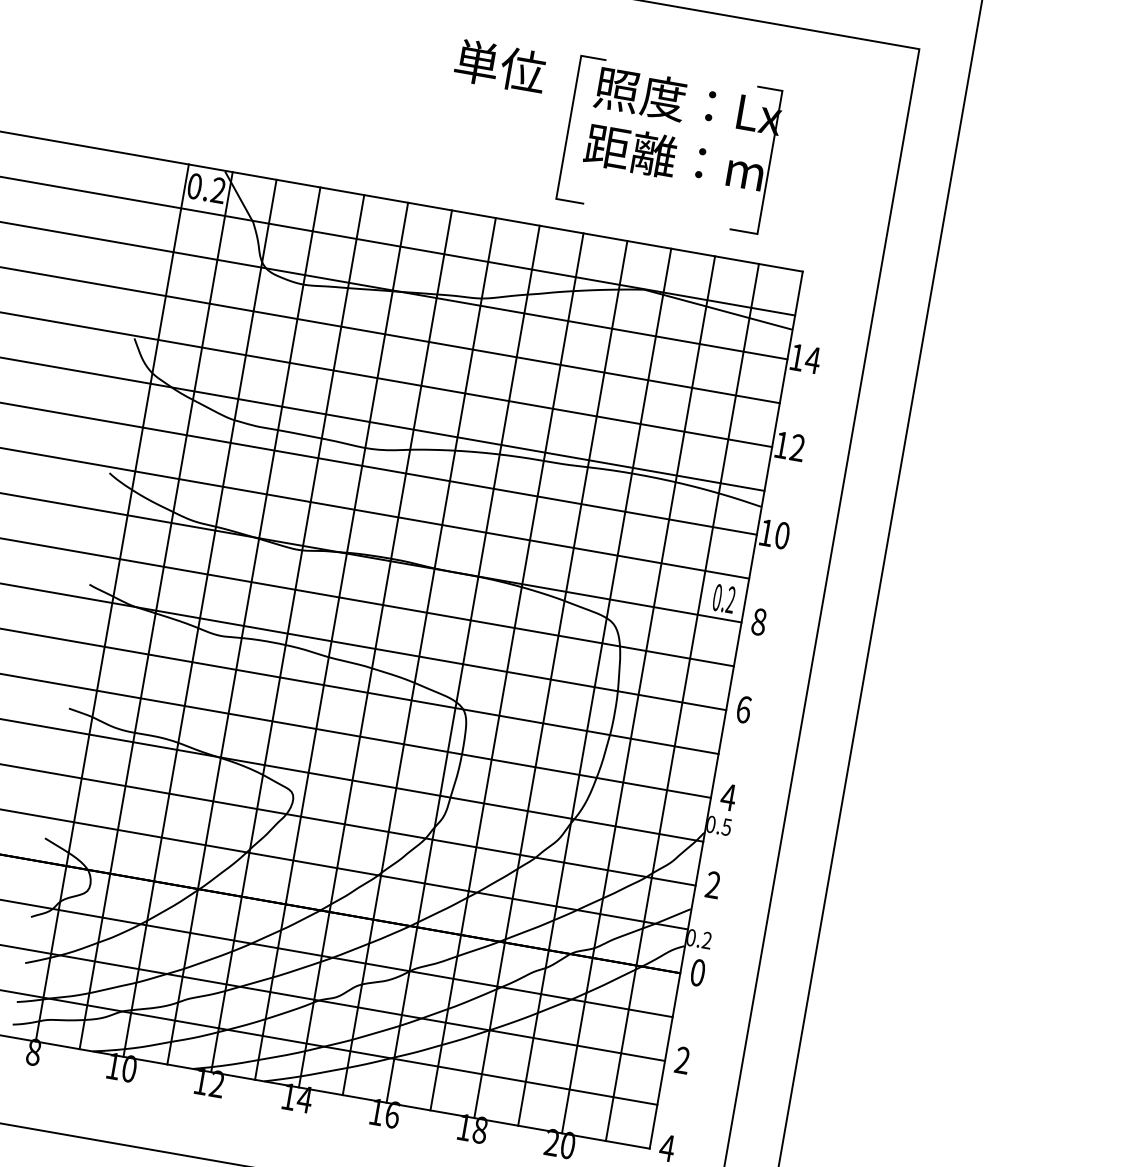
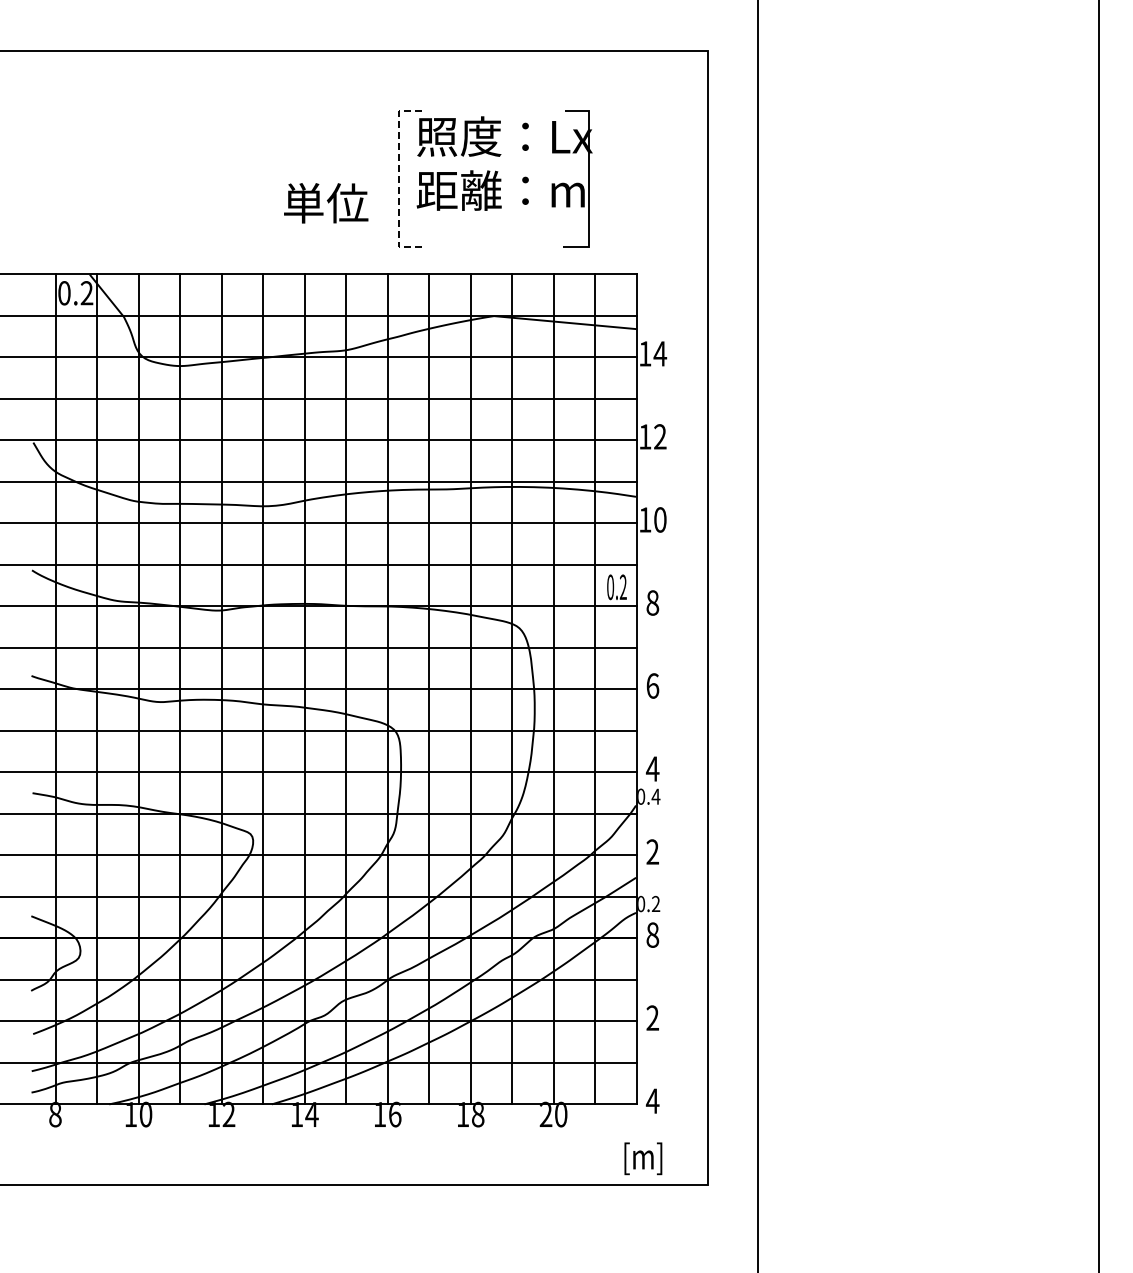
text: (500, 66) -> (326, 203), moved
line: (568, 129) -> (398, 181), solid -> dashed
text: (726, 826) -> (655, 796), 0.5 -> 0.4
text: (697, 973) -> (652, 935), 0 -> 8

